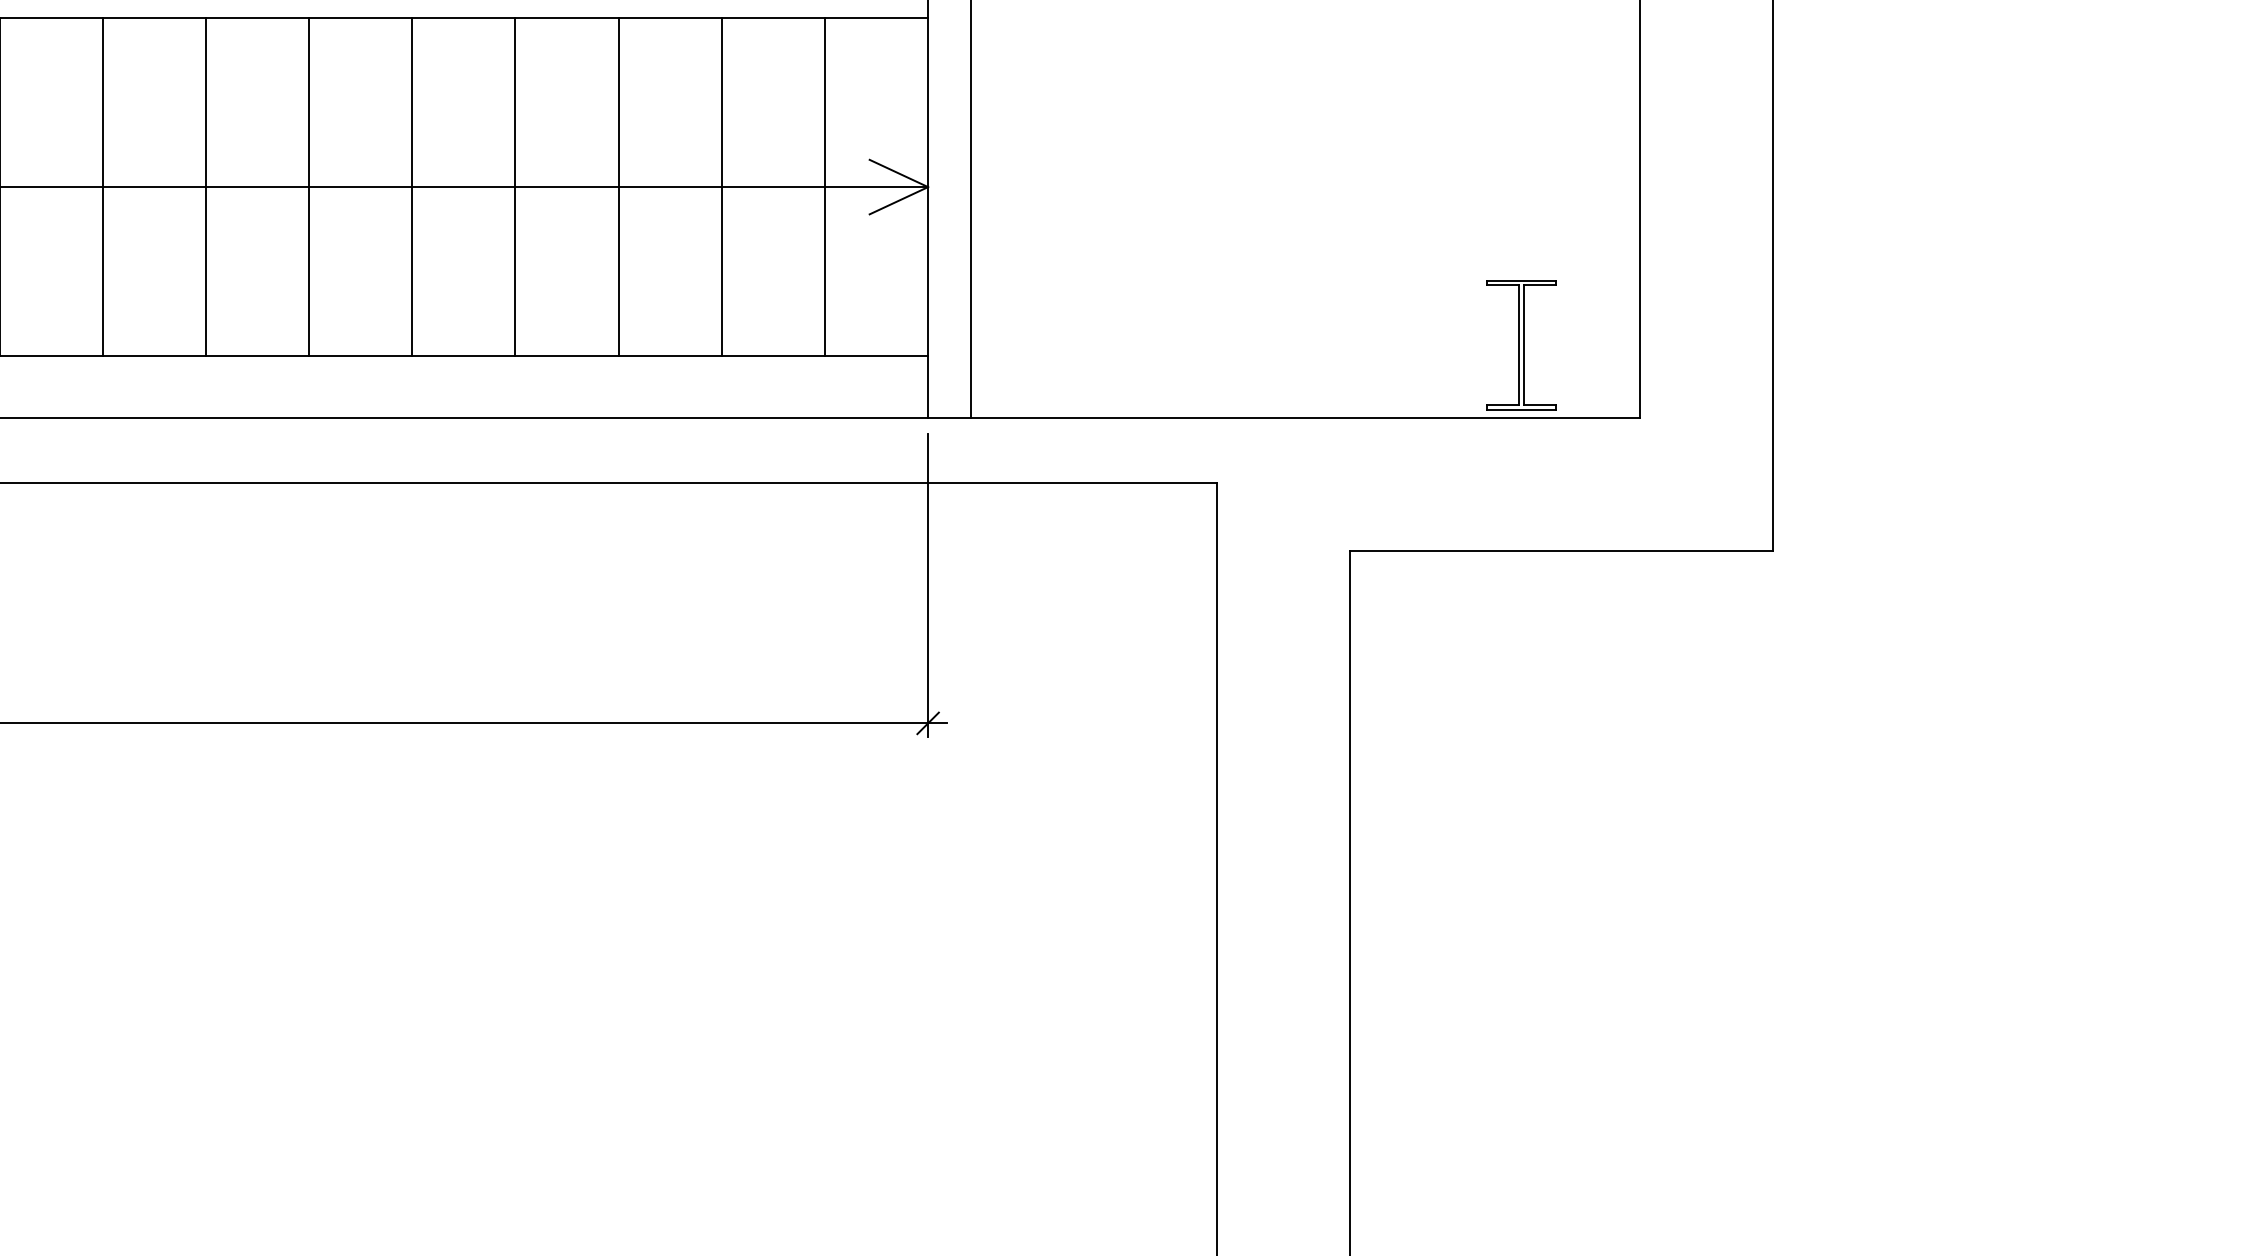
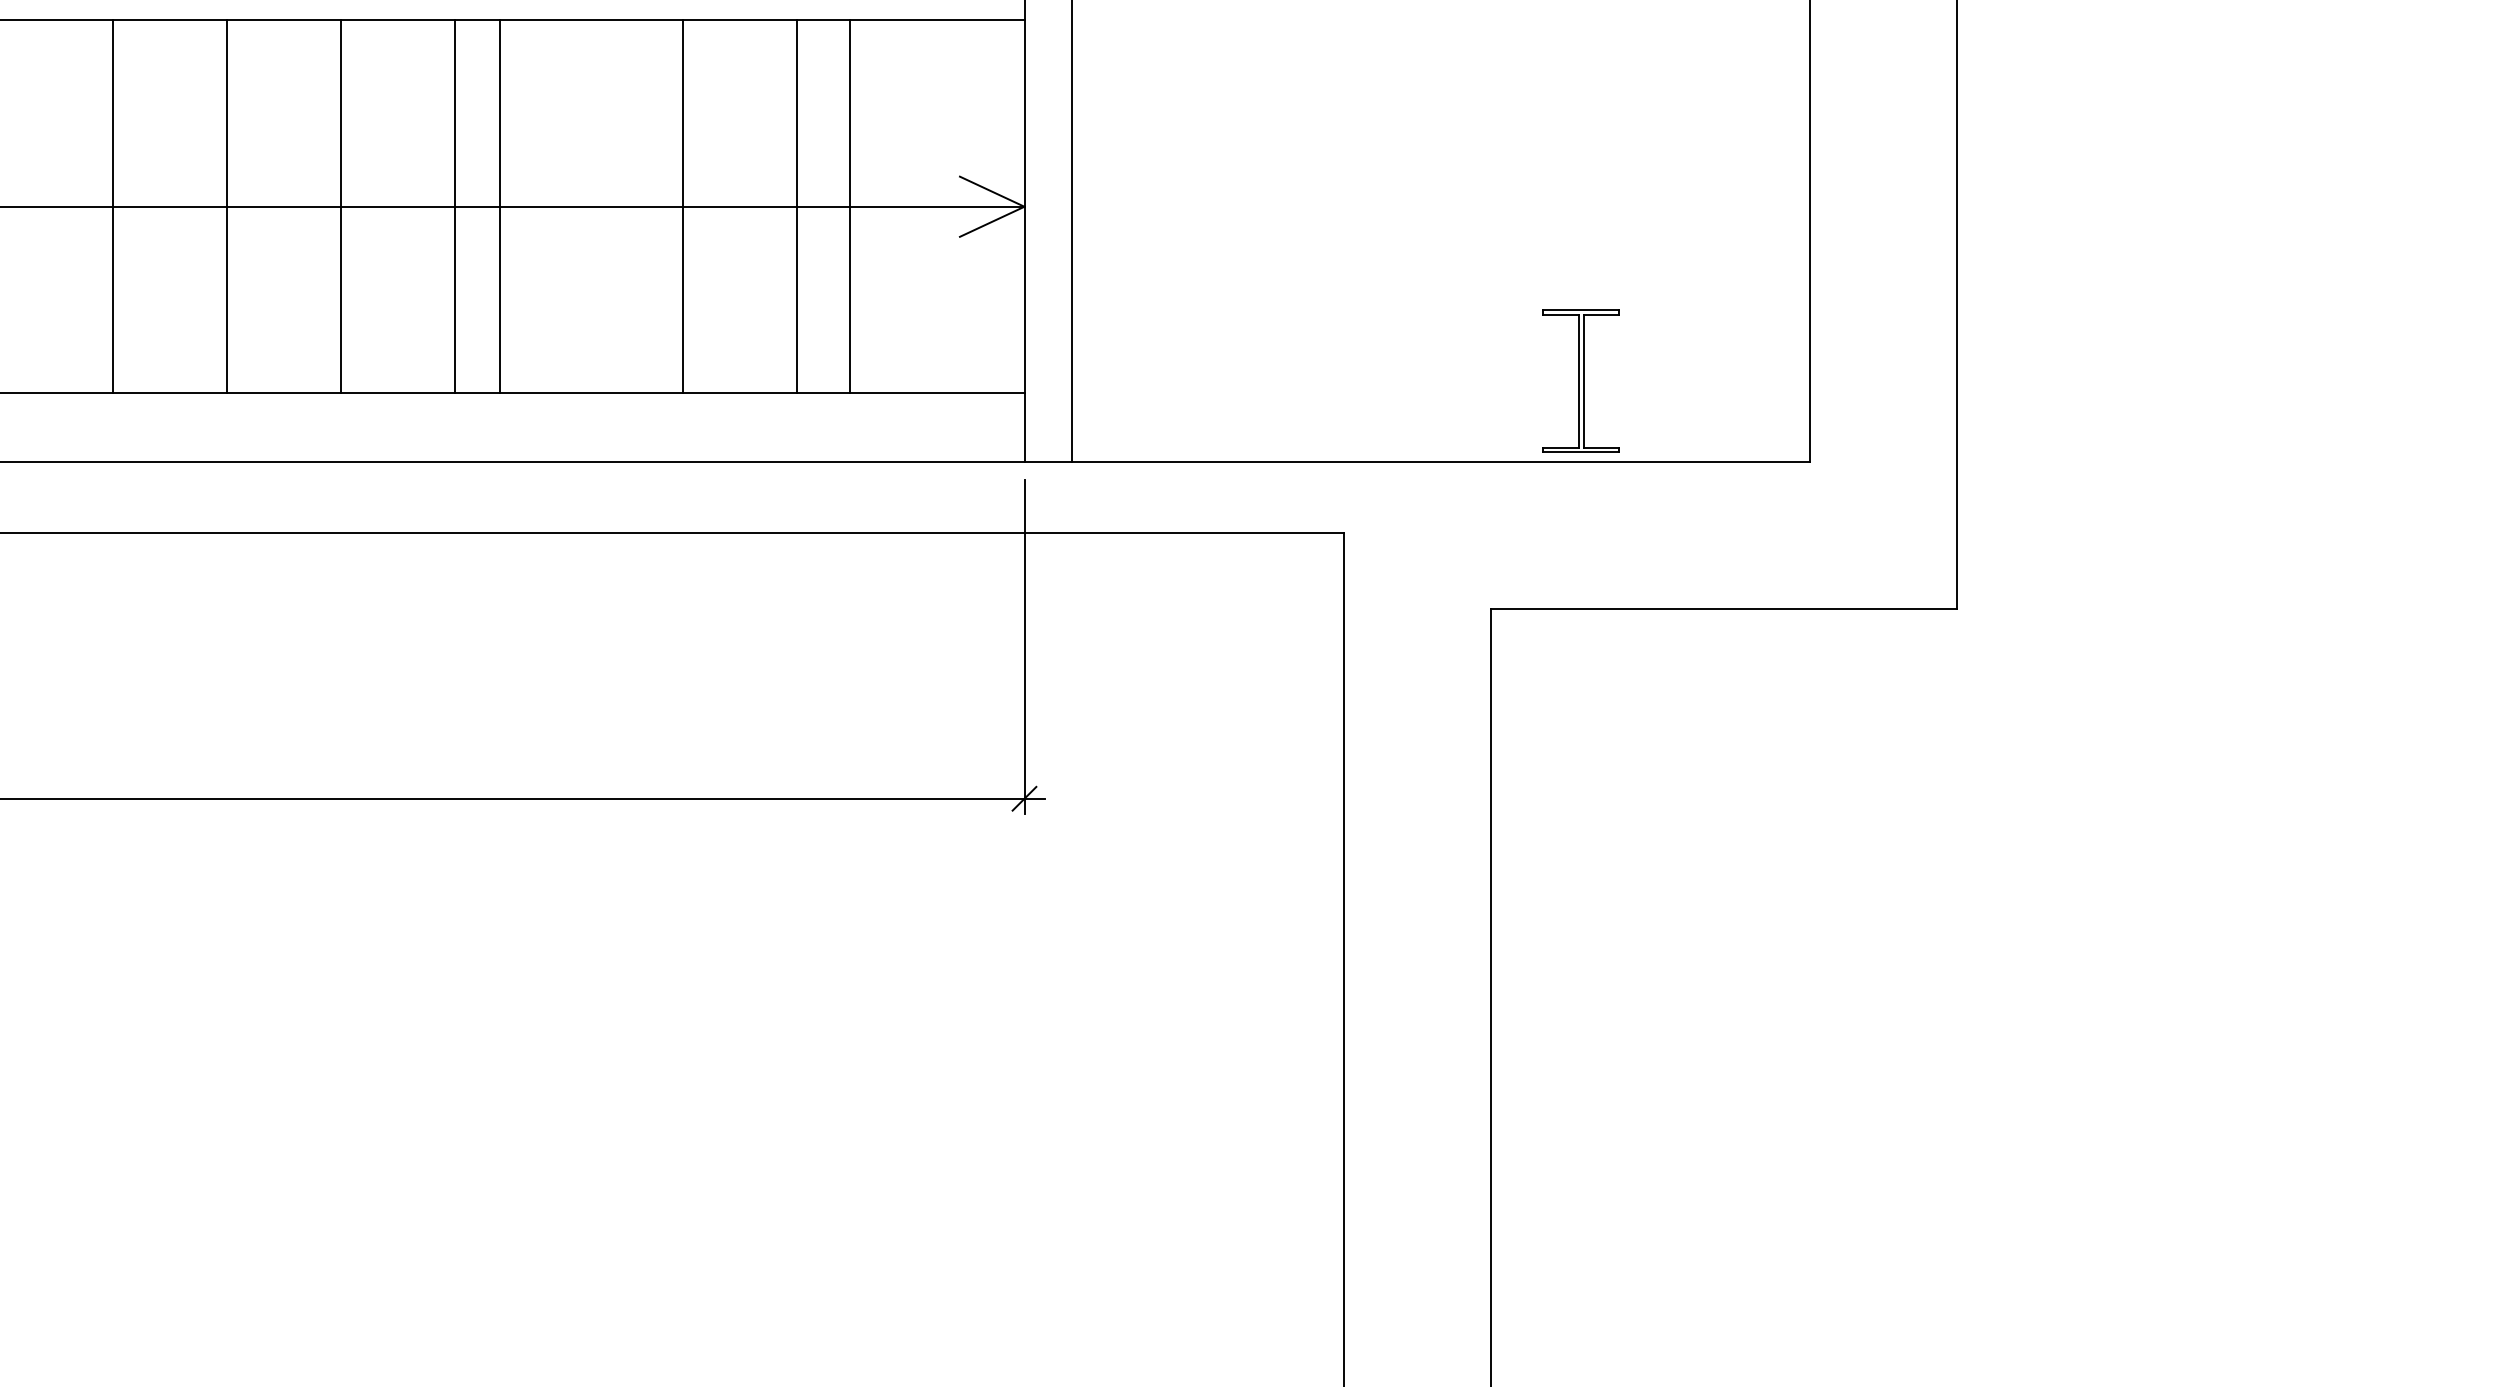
line: (515, 186) -> (499, 206), moved
line: (824, 186) -> (849, 206), moved
part: (1520, 344) -> (1580, 380), moved

